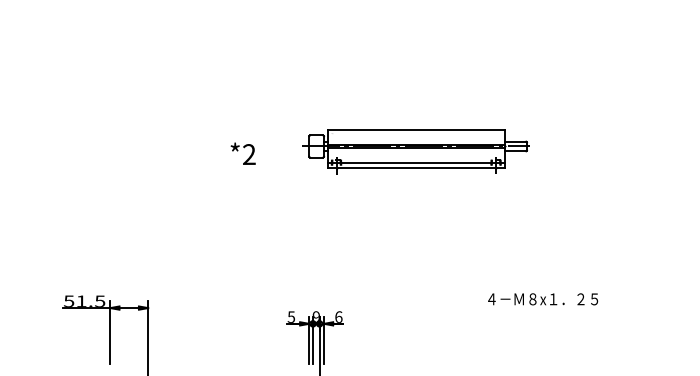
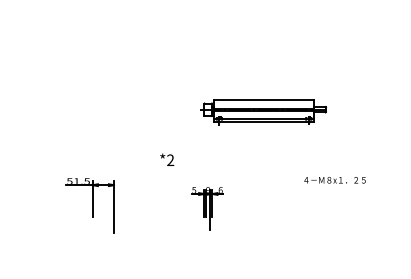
part: (415, 151) -> (263, 112), moved
text: (243, 153) -> (167, 159), moved

